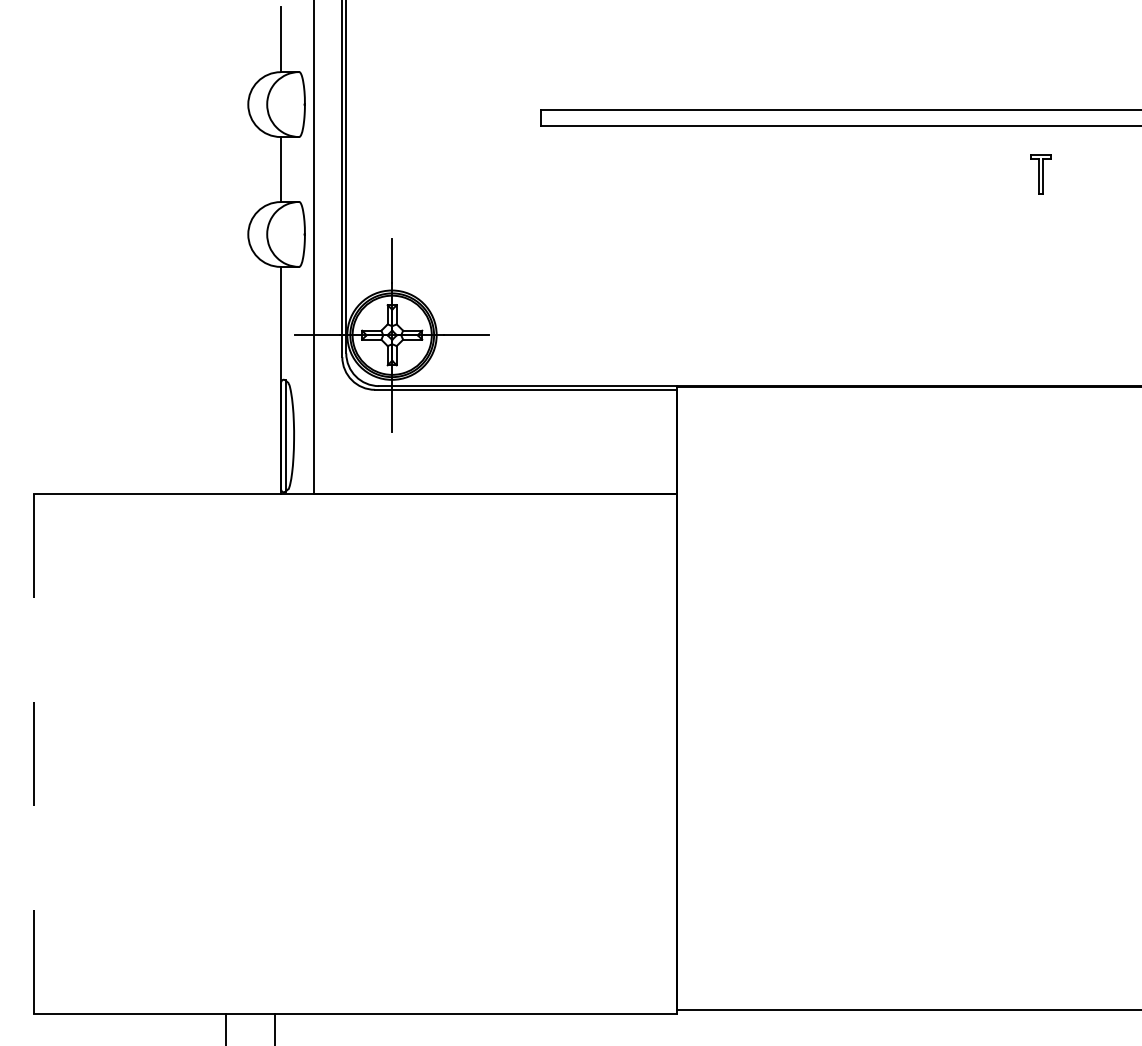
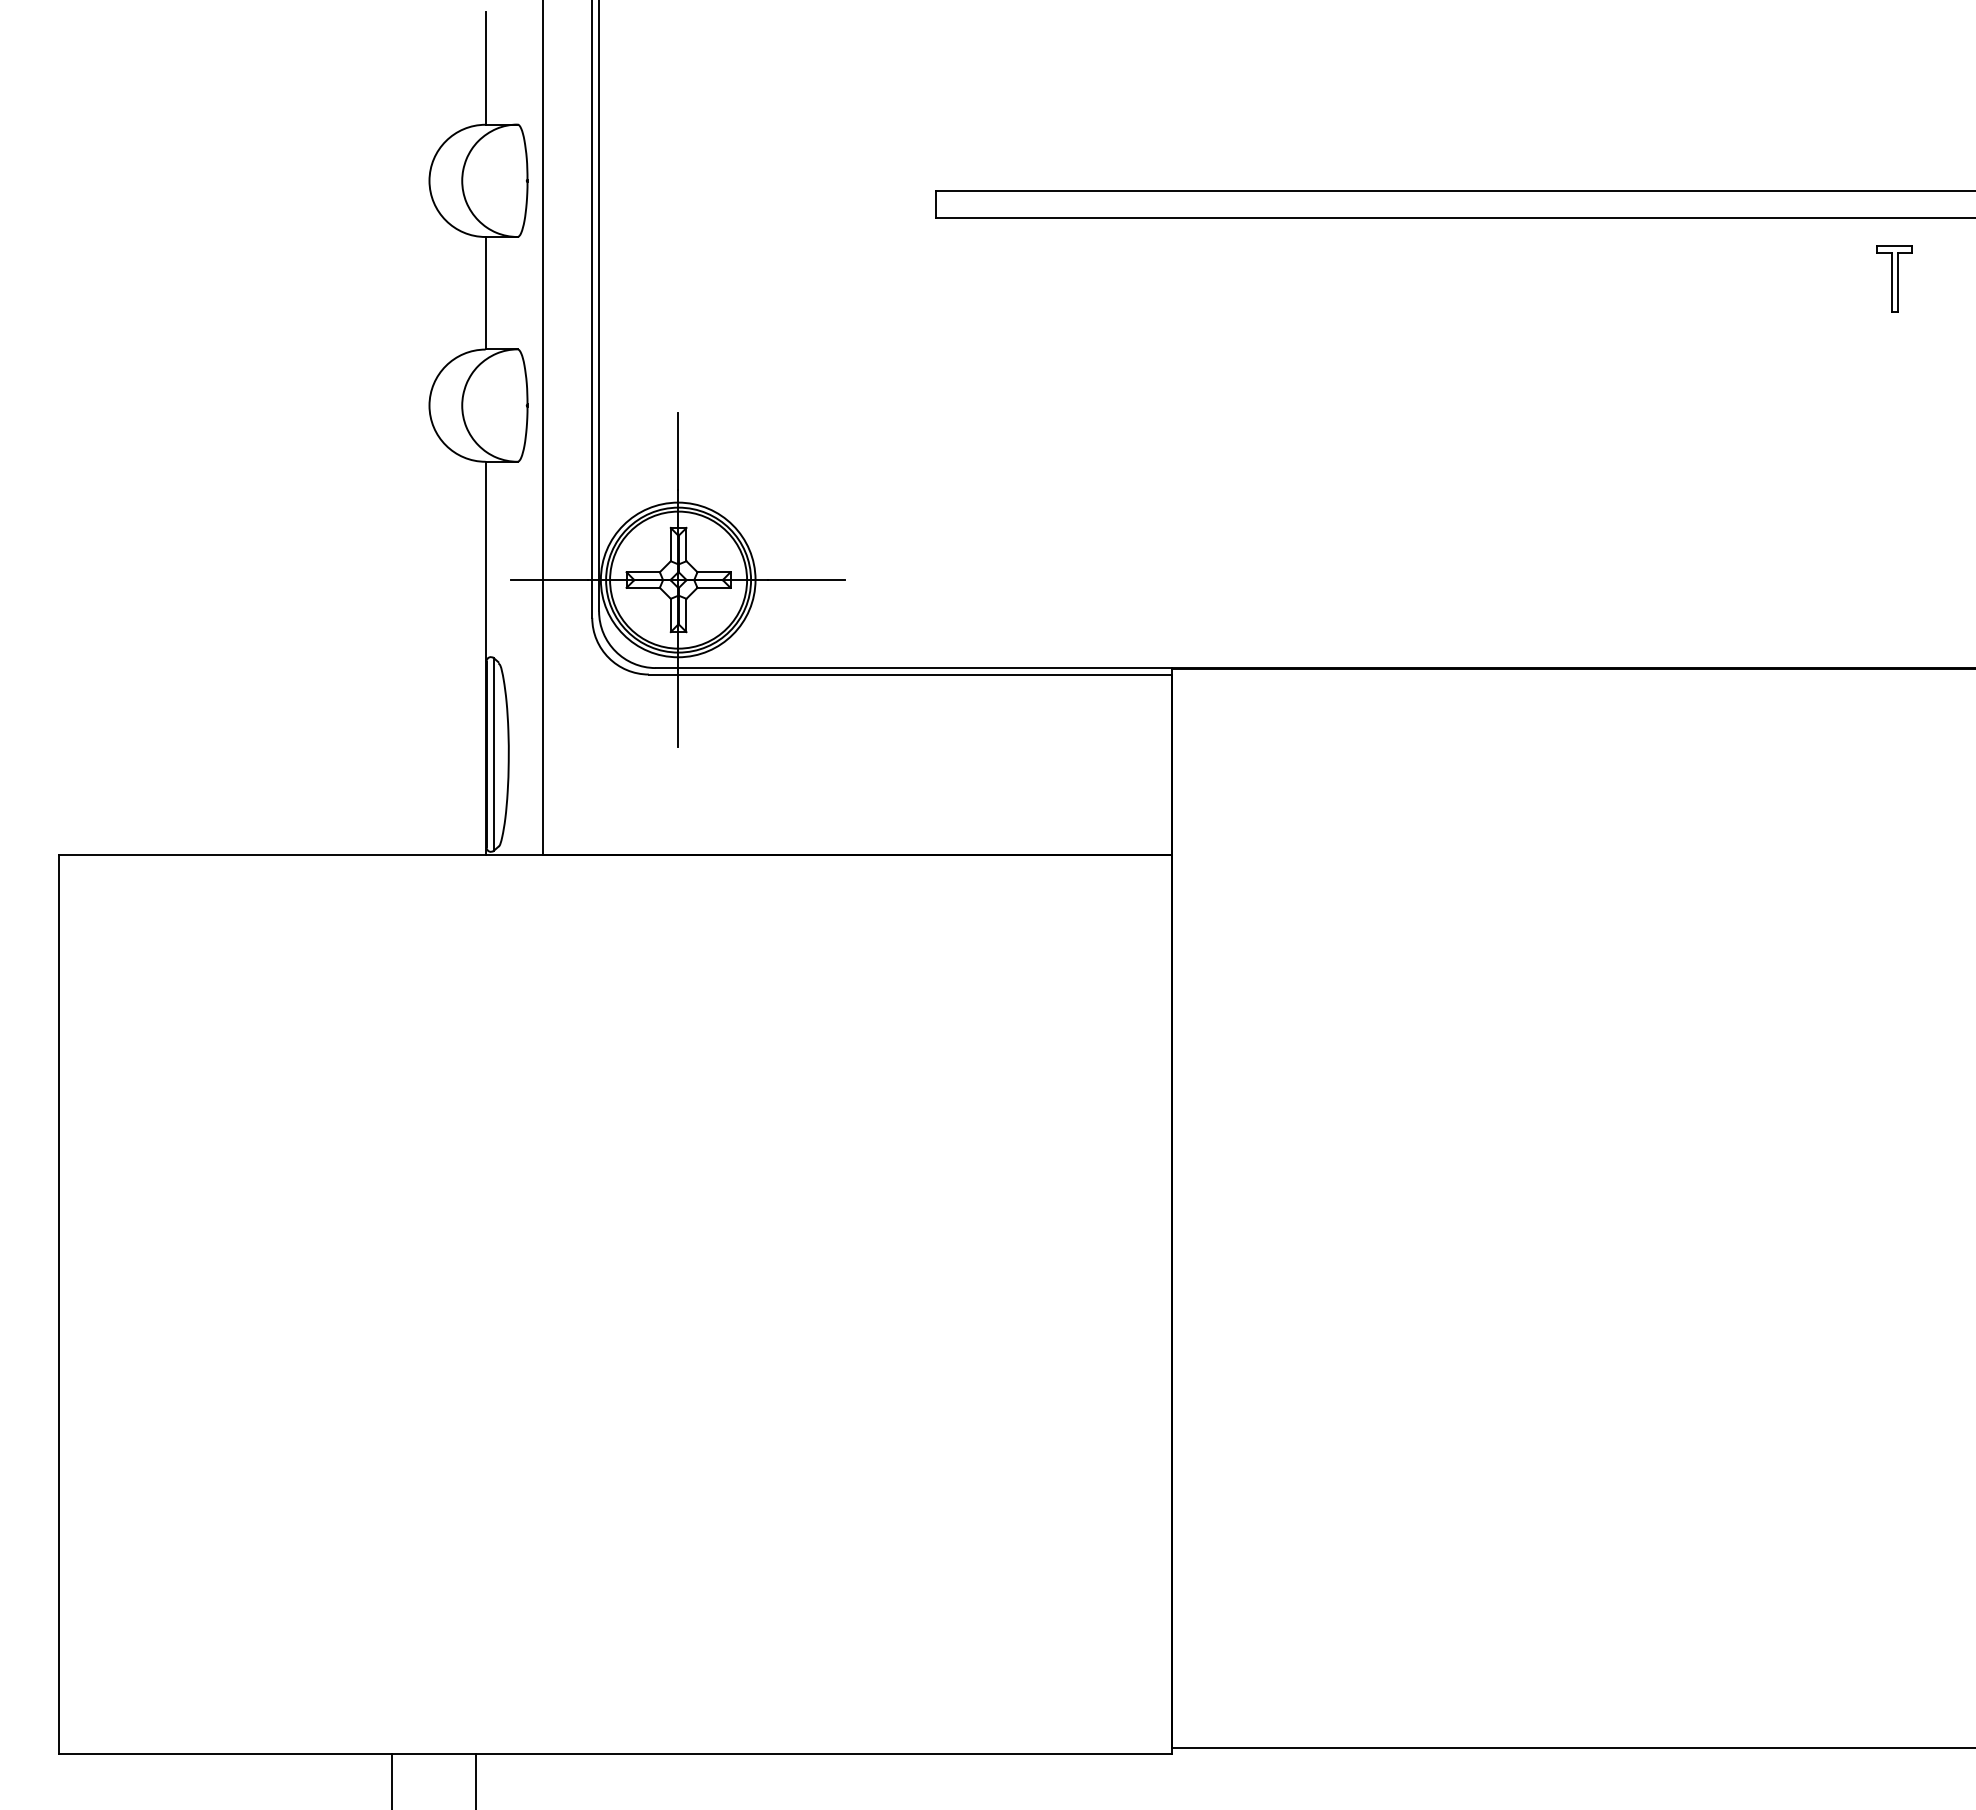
part: (1040, 174) -> (1894, 279), moved
line: (34, 754) -> (59, 1305), dashed -> solid

